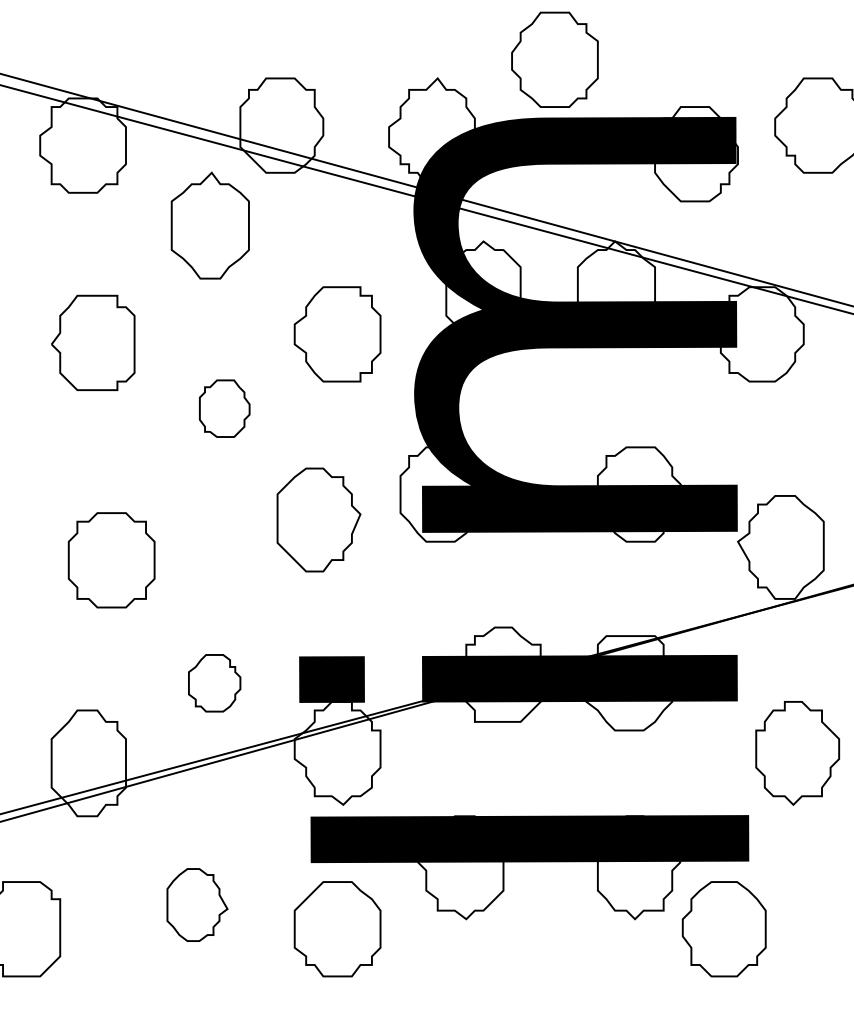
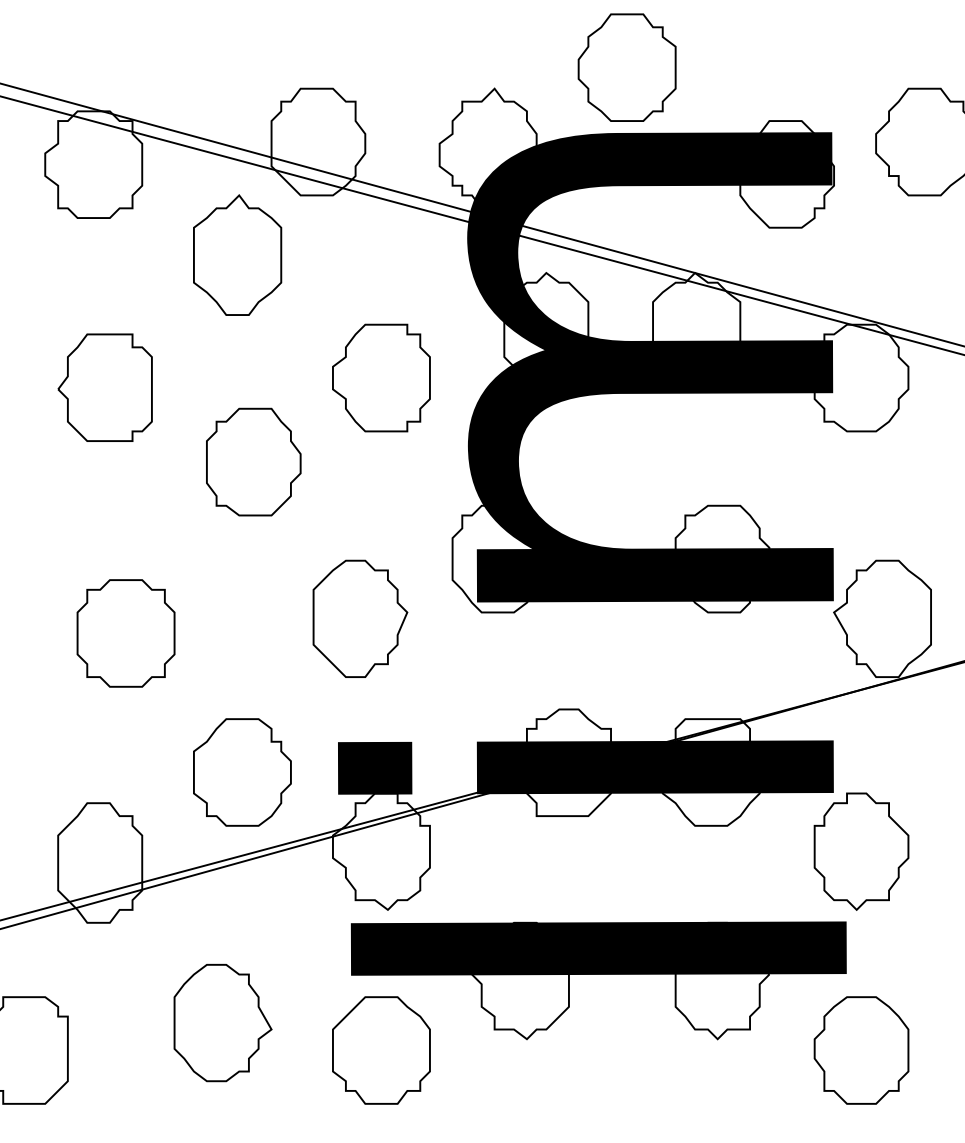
part: (224, 408) -> (253, 461), size x1.67
part: (319, 519) -> (360, 618), moved
part: (214, 683) -> (242, 772), size x1.67
part: (797, 753) -> (861, 851), moved
part: (197, 905) -> (222, 1023), size x1.43
part: (724, 929) -> (861, 1050), moved

